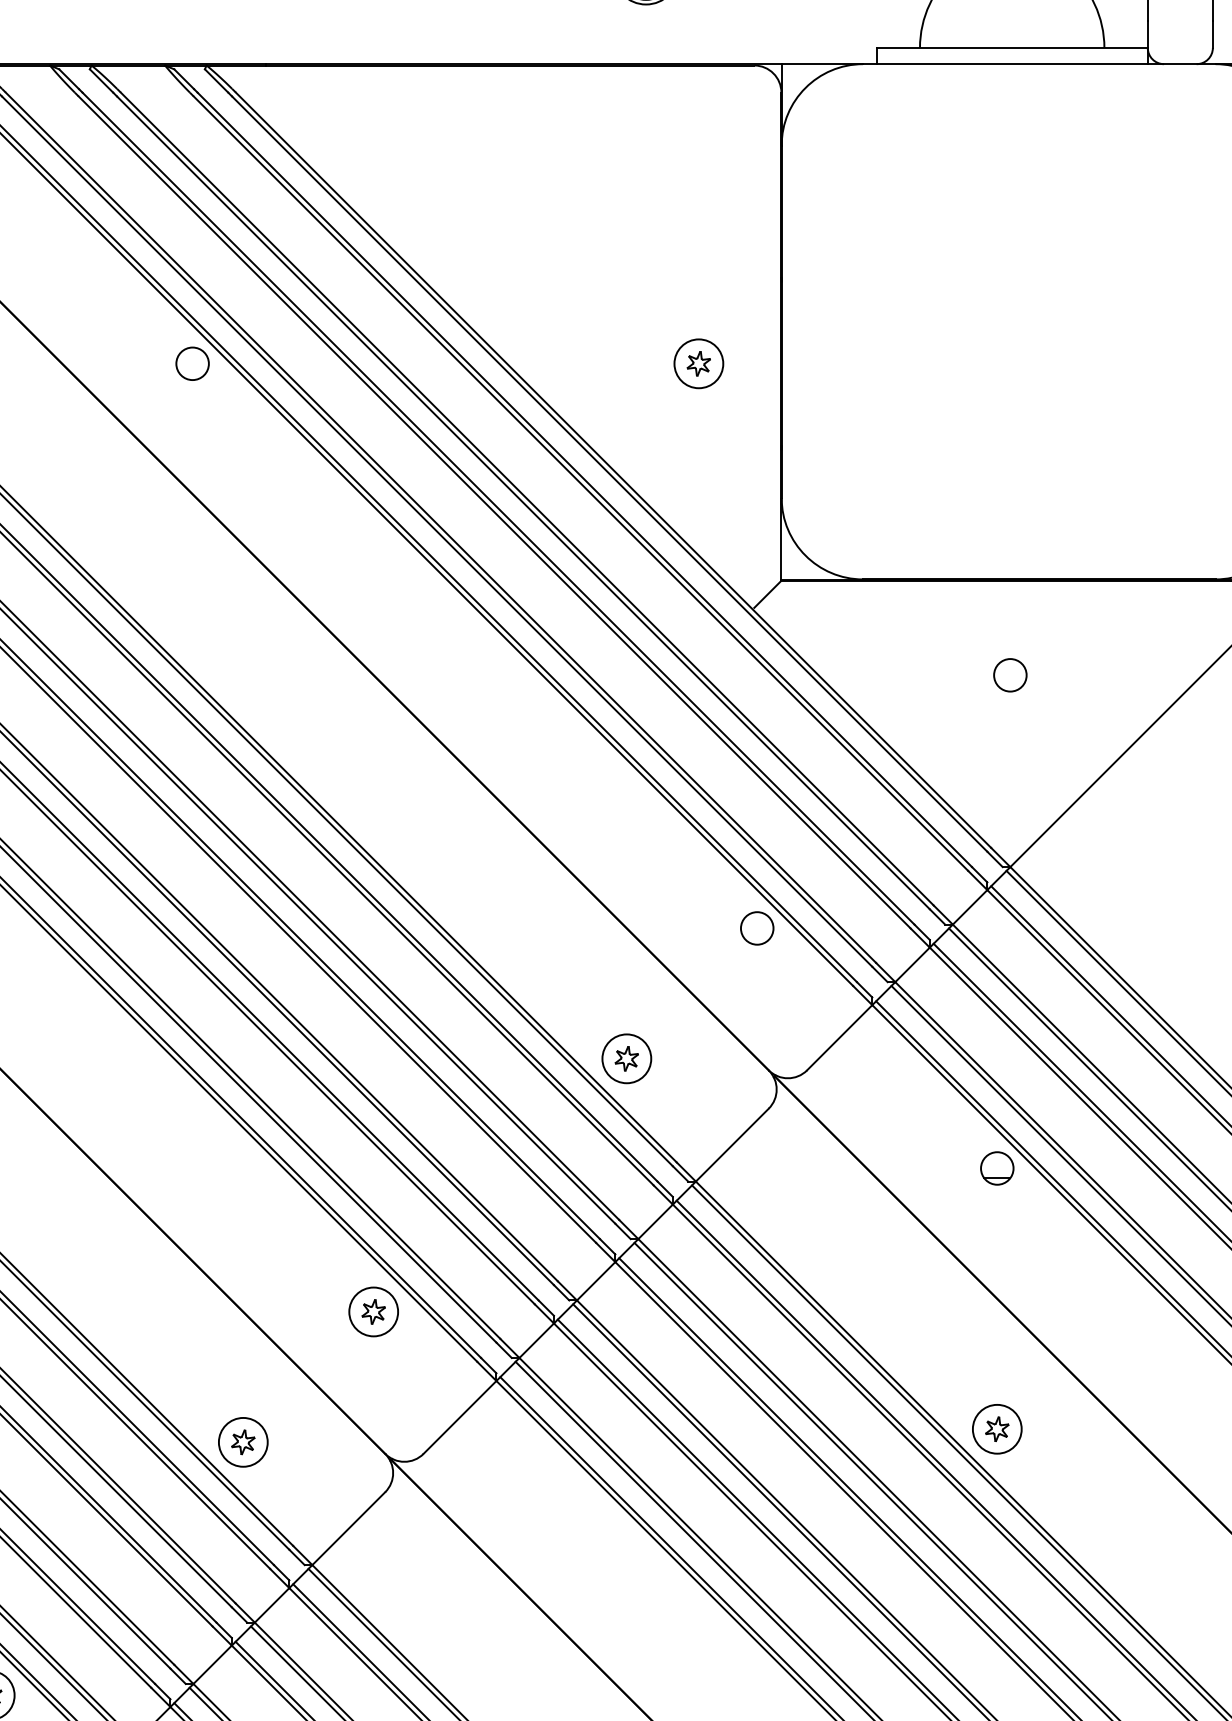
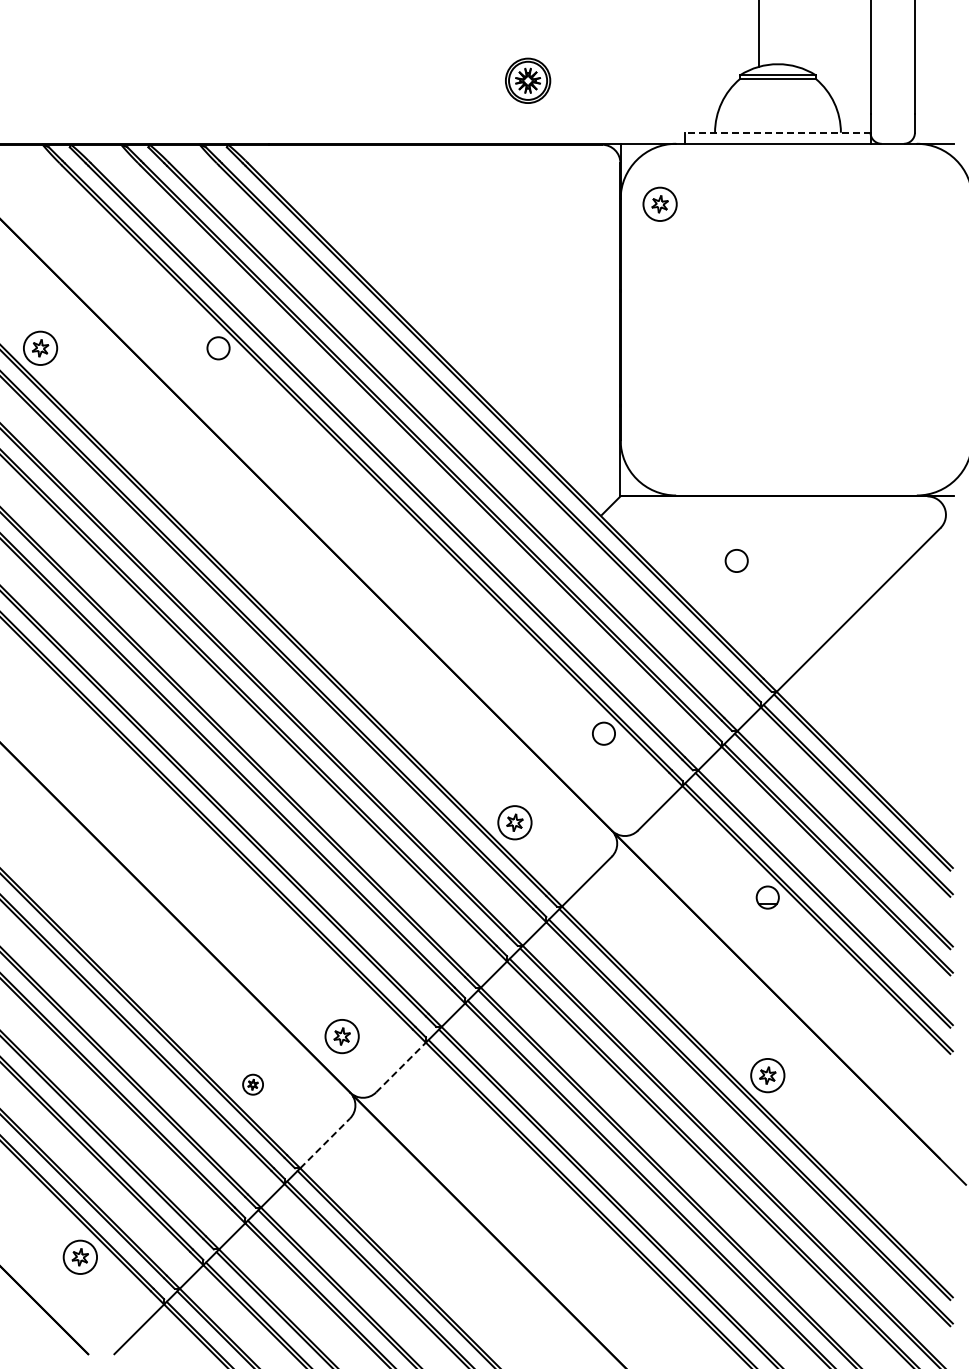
line: (1011, 47) -> (777, 132), solid -> dashed
part: (697, 362) -> (659, 203), moved
circle: (1010, 674) -> (736, 560), moved
part: (372, 1311) -> (341, 1036), moved
line: (460, 1417) -> (401, 1067), solid -> dashed
part: (242, 1442) -> (252, 1084), size x0.6
line: (349, 1528) -> (325, 1143), solid -> dashed

